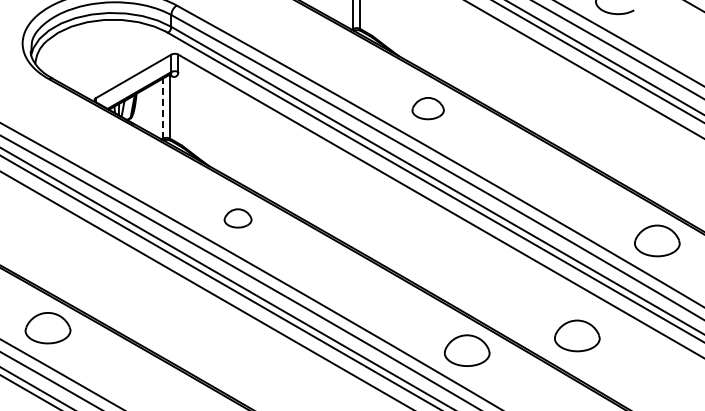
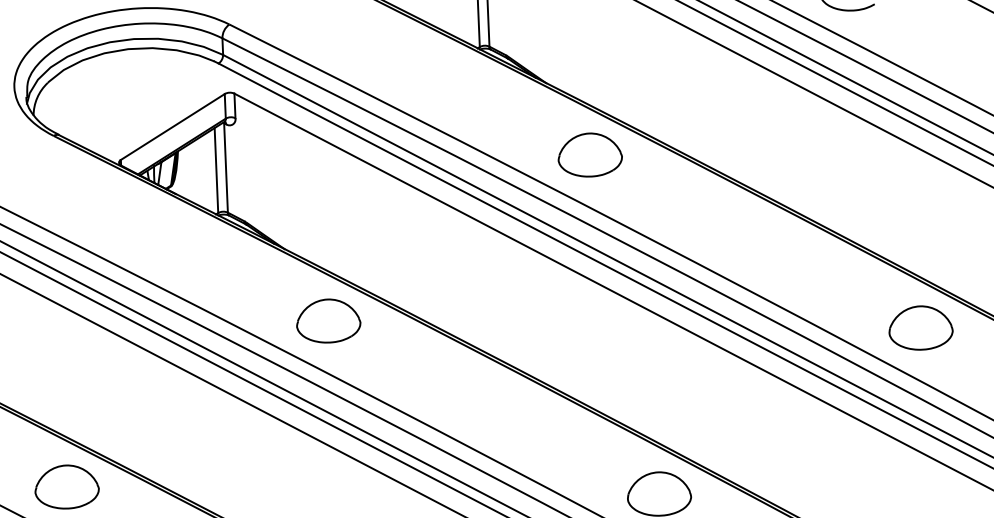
line: (163, 108) -> (216, 170), dashed -> solid
part: (427, 108) -> (589, 154), size x1.43
part: (237, 218) -> (327, 321), size x1.67
part: (577, 335) -> (813, 466), removed

